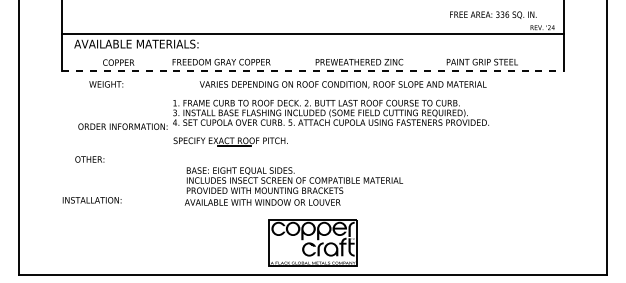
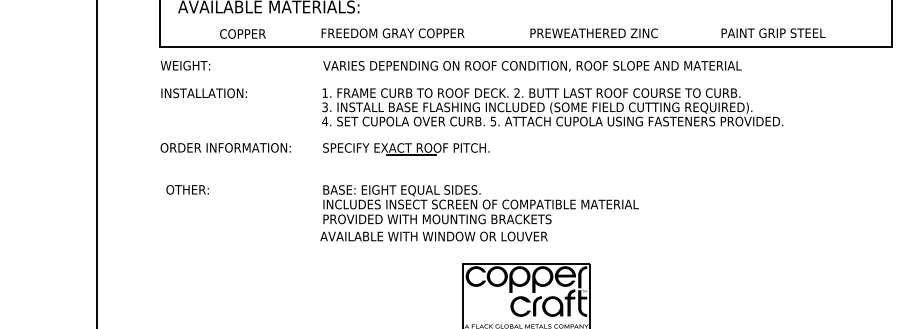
line: (312, 71) -> (525, 46), dashed -> solid
text: (106, 84) -> (185, 65), moved
text: (342, 84) -> (531, 65), moved
text: (122, 126) -> (225, 147), moved
text: (89, 159) -> (187, 189), moved
text: (293, 186) -> (478, 213), moved
text: (91, 200) -> (203, 93), moved

